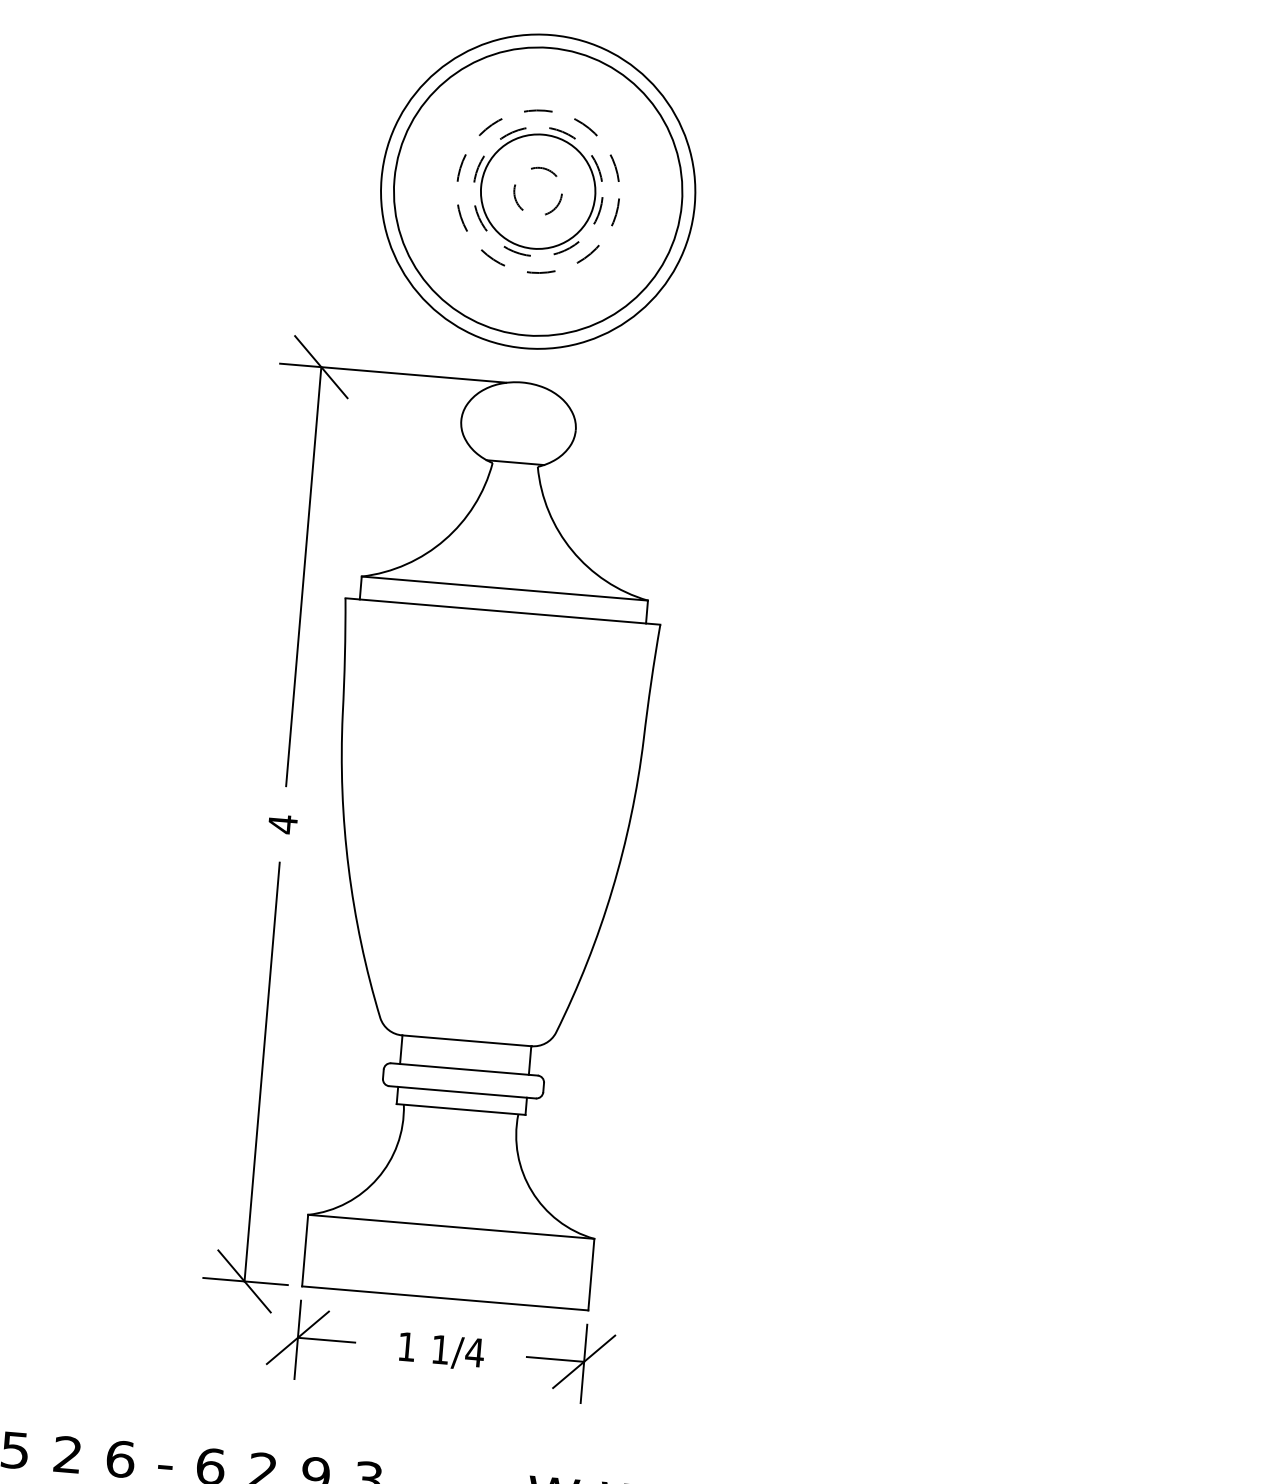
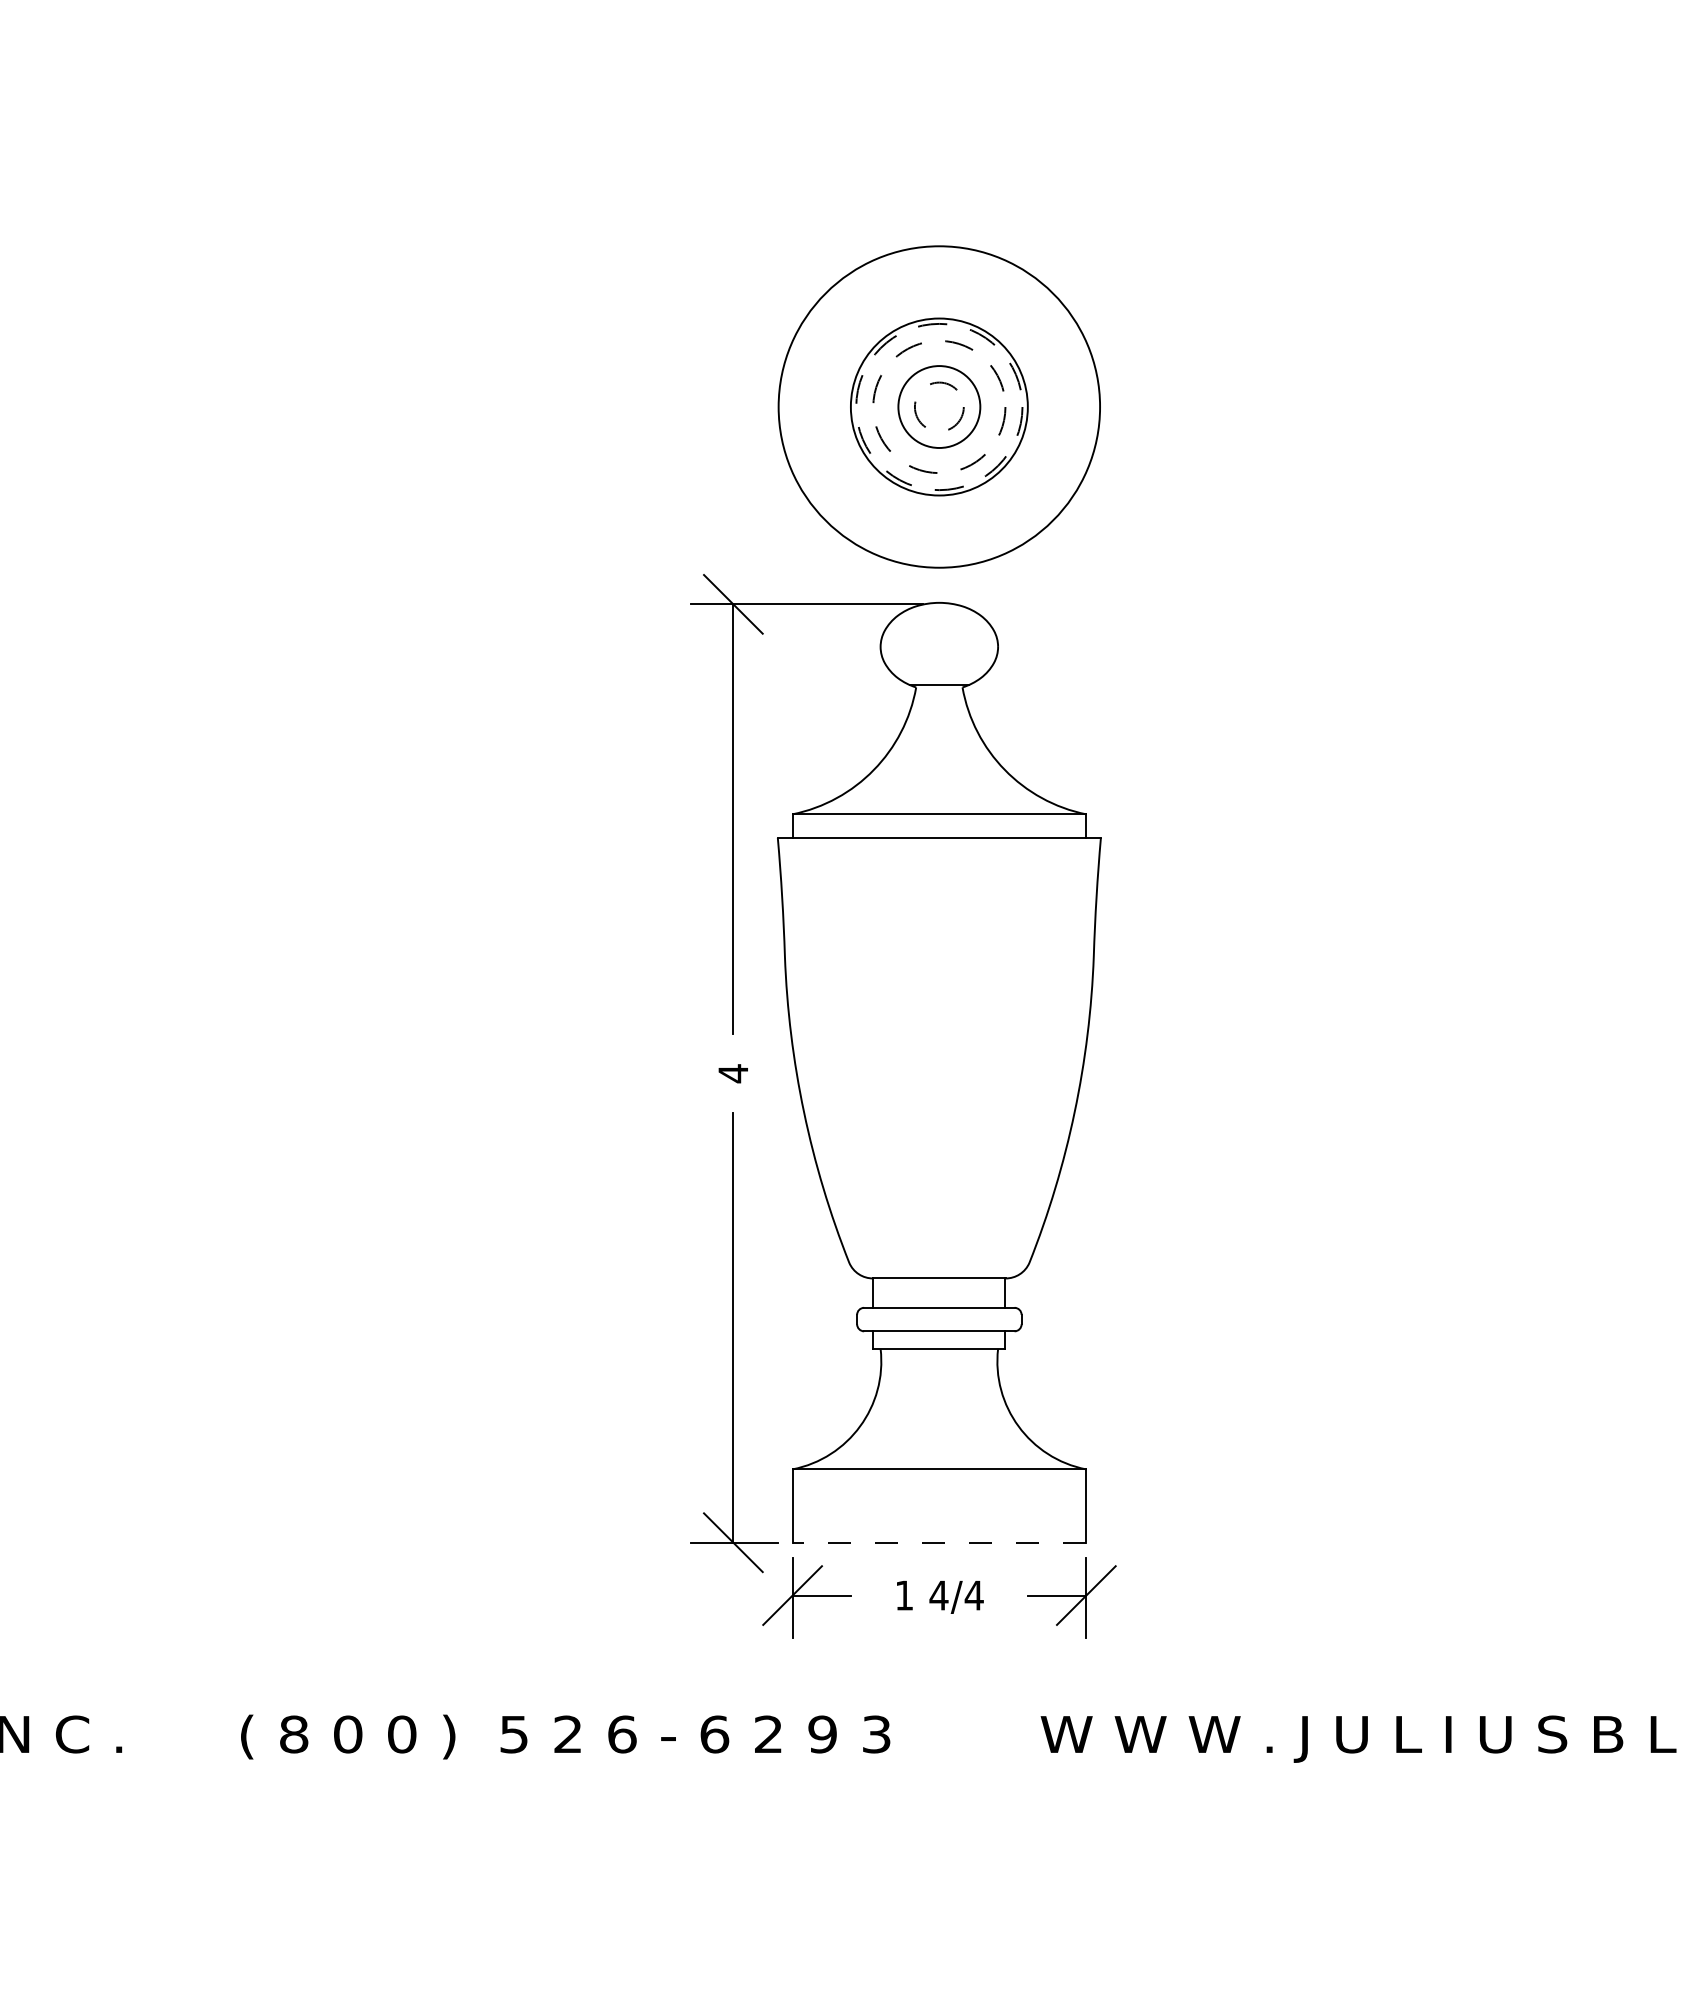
circle: (537, 191) -> (938, 406), size x0.6
circle: (537, 191) -> (938, 406), size x0.7
line: (445, 1298) -> (939, 1542), solid -> dashed
text: (440, 1349) -> (938, 1595), 1/4 -> 4/4

